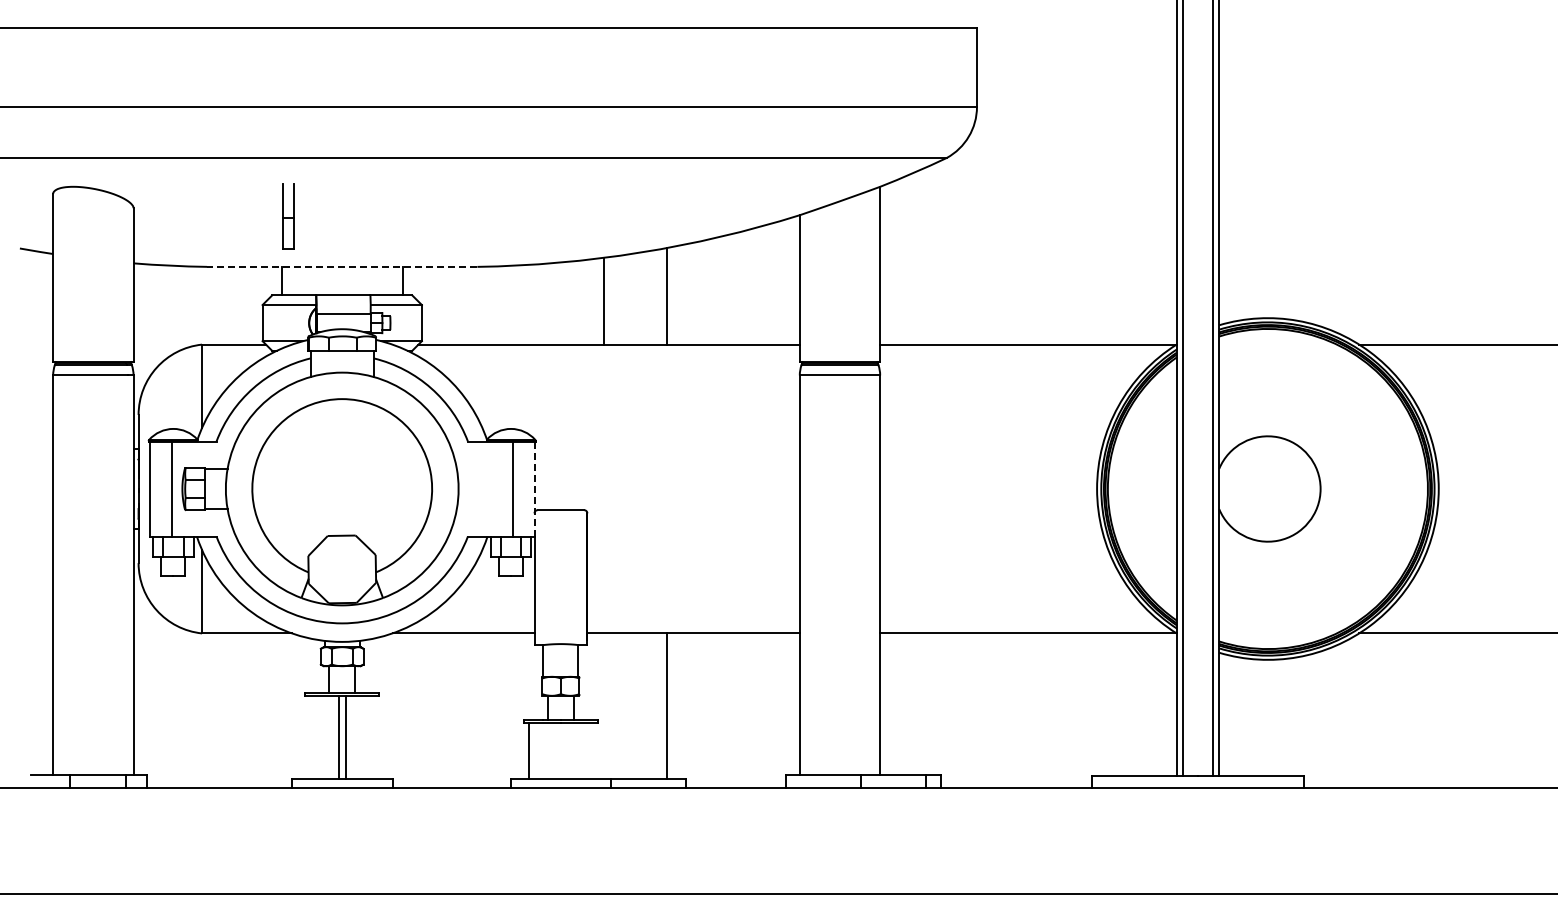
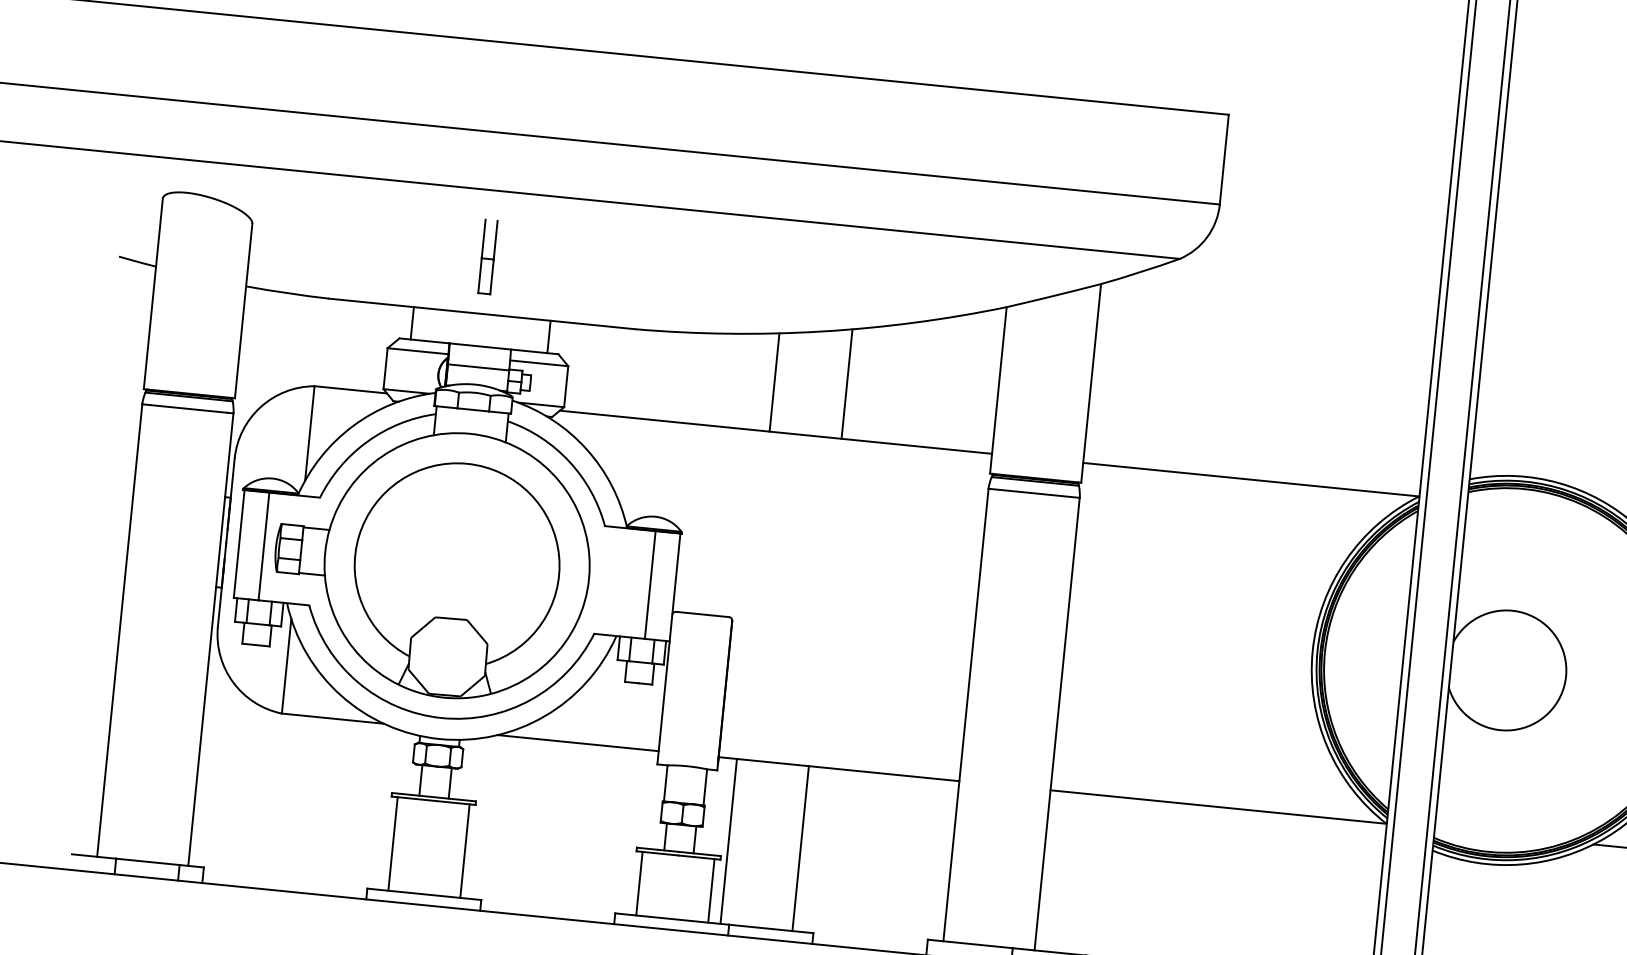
part: (288, 216) -> (488, 256), moved
line: (341, 266) -> (481, 313), dashed -> solid
line: (534, 489) -> (674, 588), dashed -> solid
line: (603, 705) -> (728, 840), added
line: (338, 737) -> (464, 850), moved
line: (345, 737) -> (393, 843), moved
line: (592, 750) -> (711, 890), added

